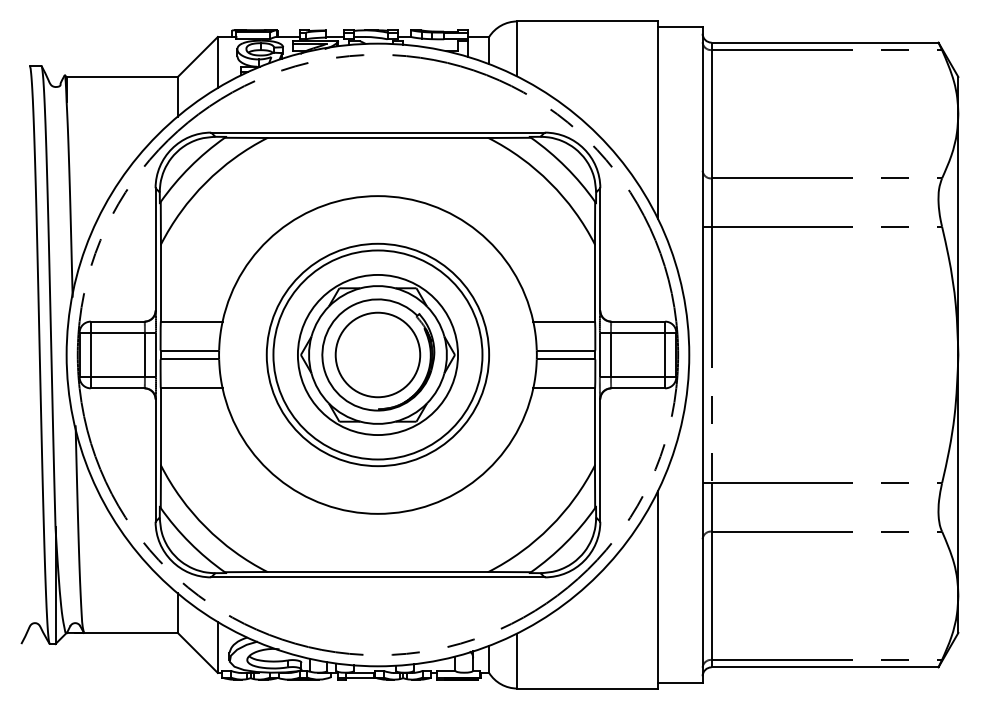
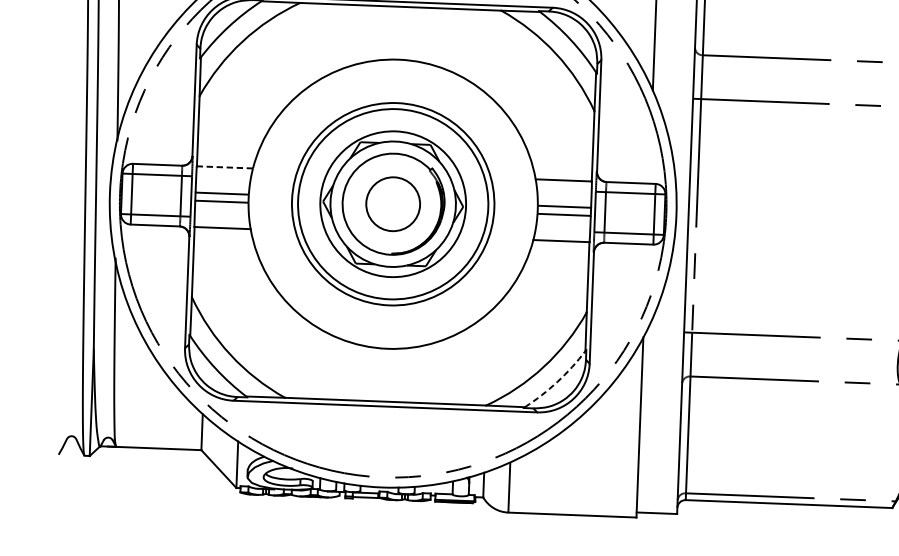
line: (191, 321) -> (224, 167), solid -> dashed
circle: (377, 354) -> (392, 203), size x0.7
arc: (565, 542) -> (557, 381), solid -> dashed

